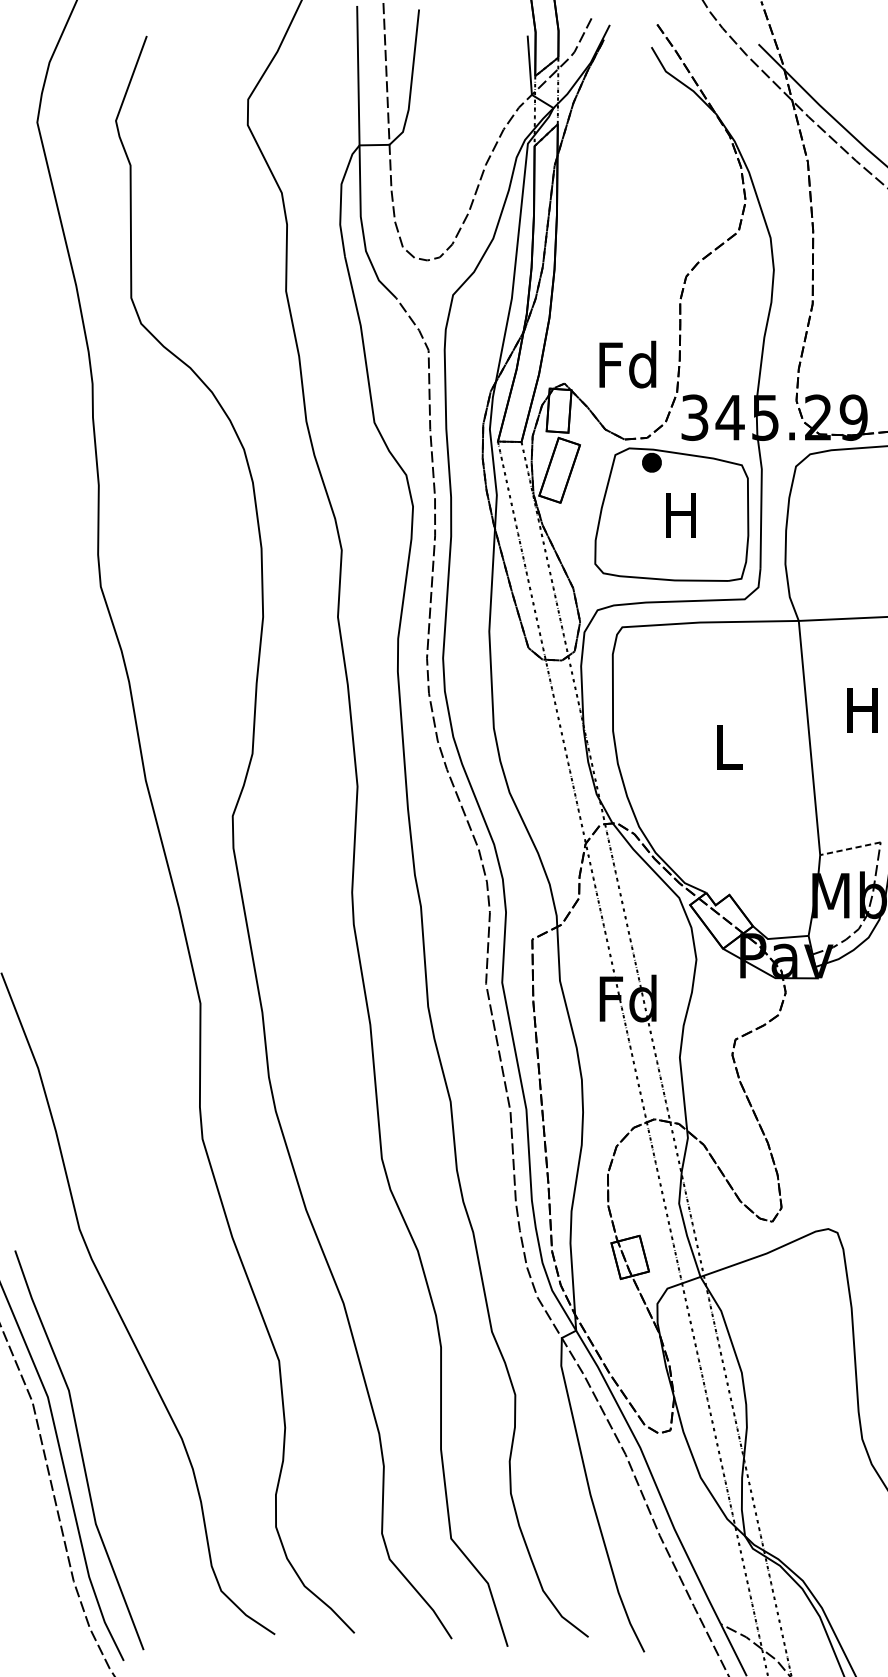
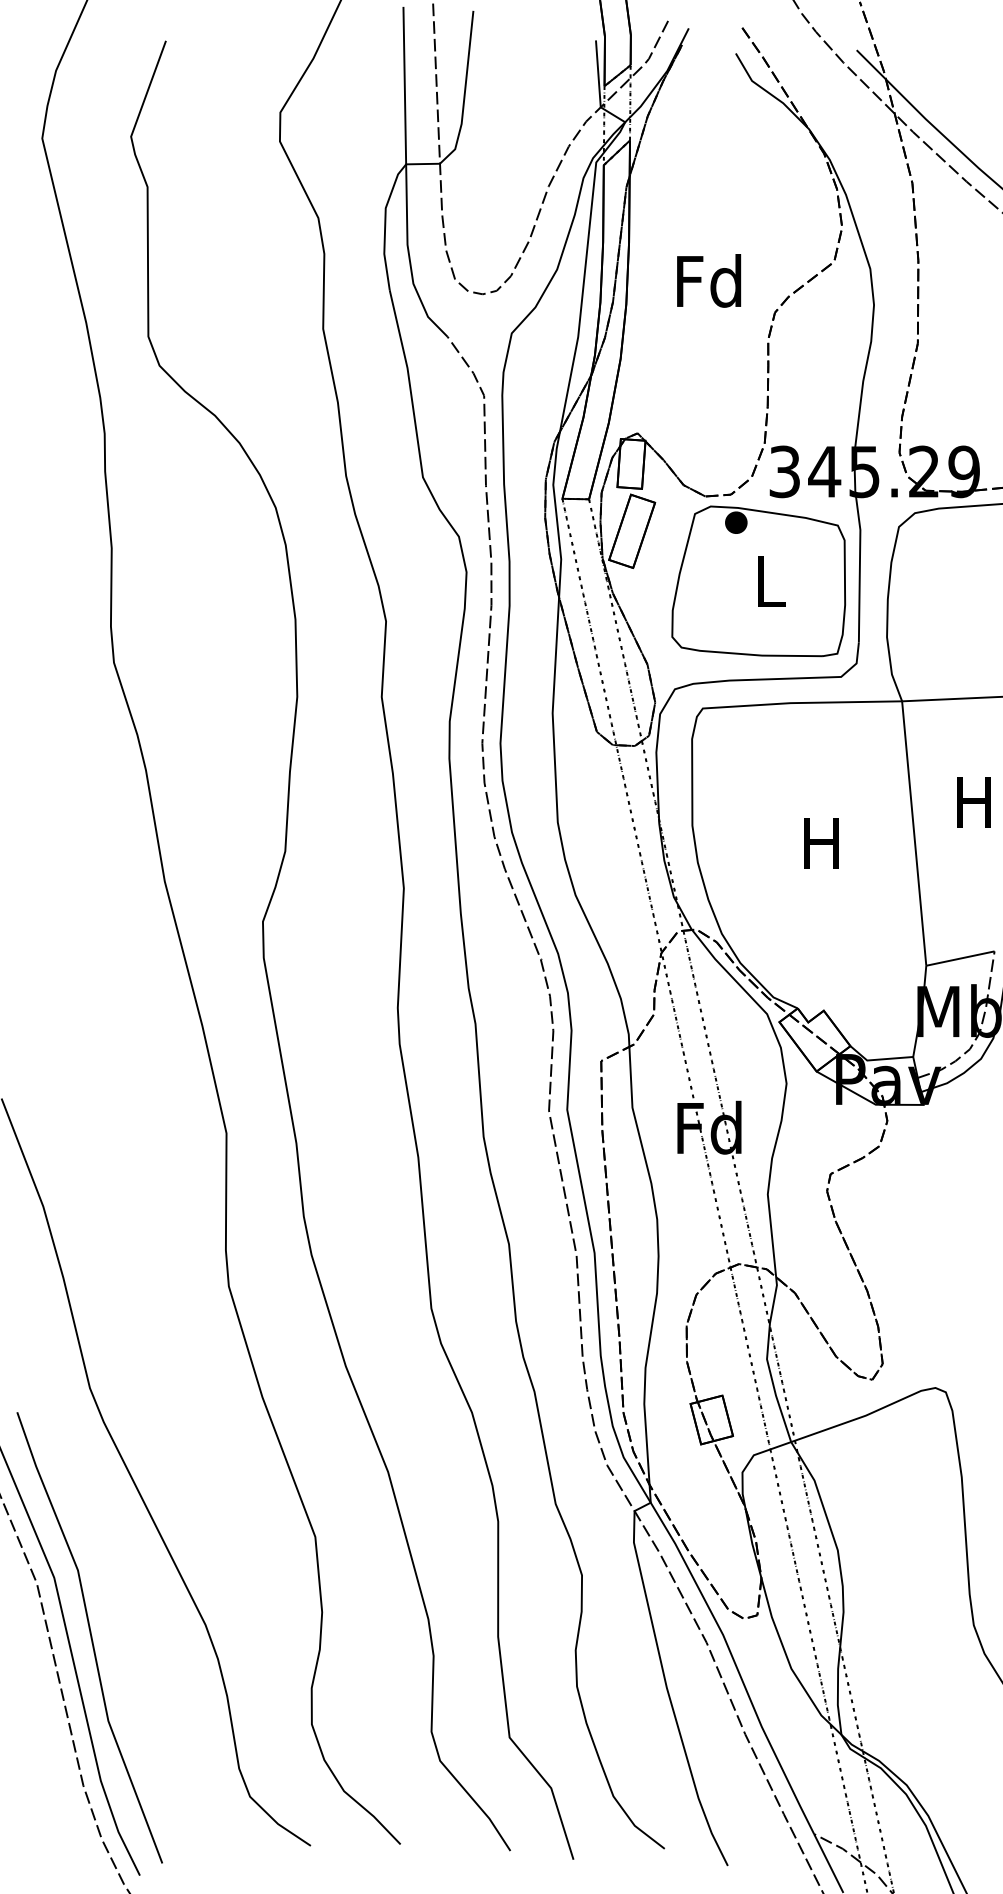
text: (628, 364) -> (709, 280), moved
text: (681, 514) -> (769, 581), H -> L
text: (727, 746) -> (821, 843), L -> H
line: (850, 848) -> (960, 958), dashed -> solid

